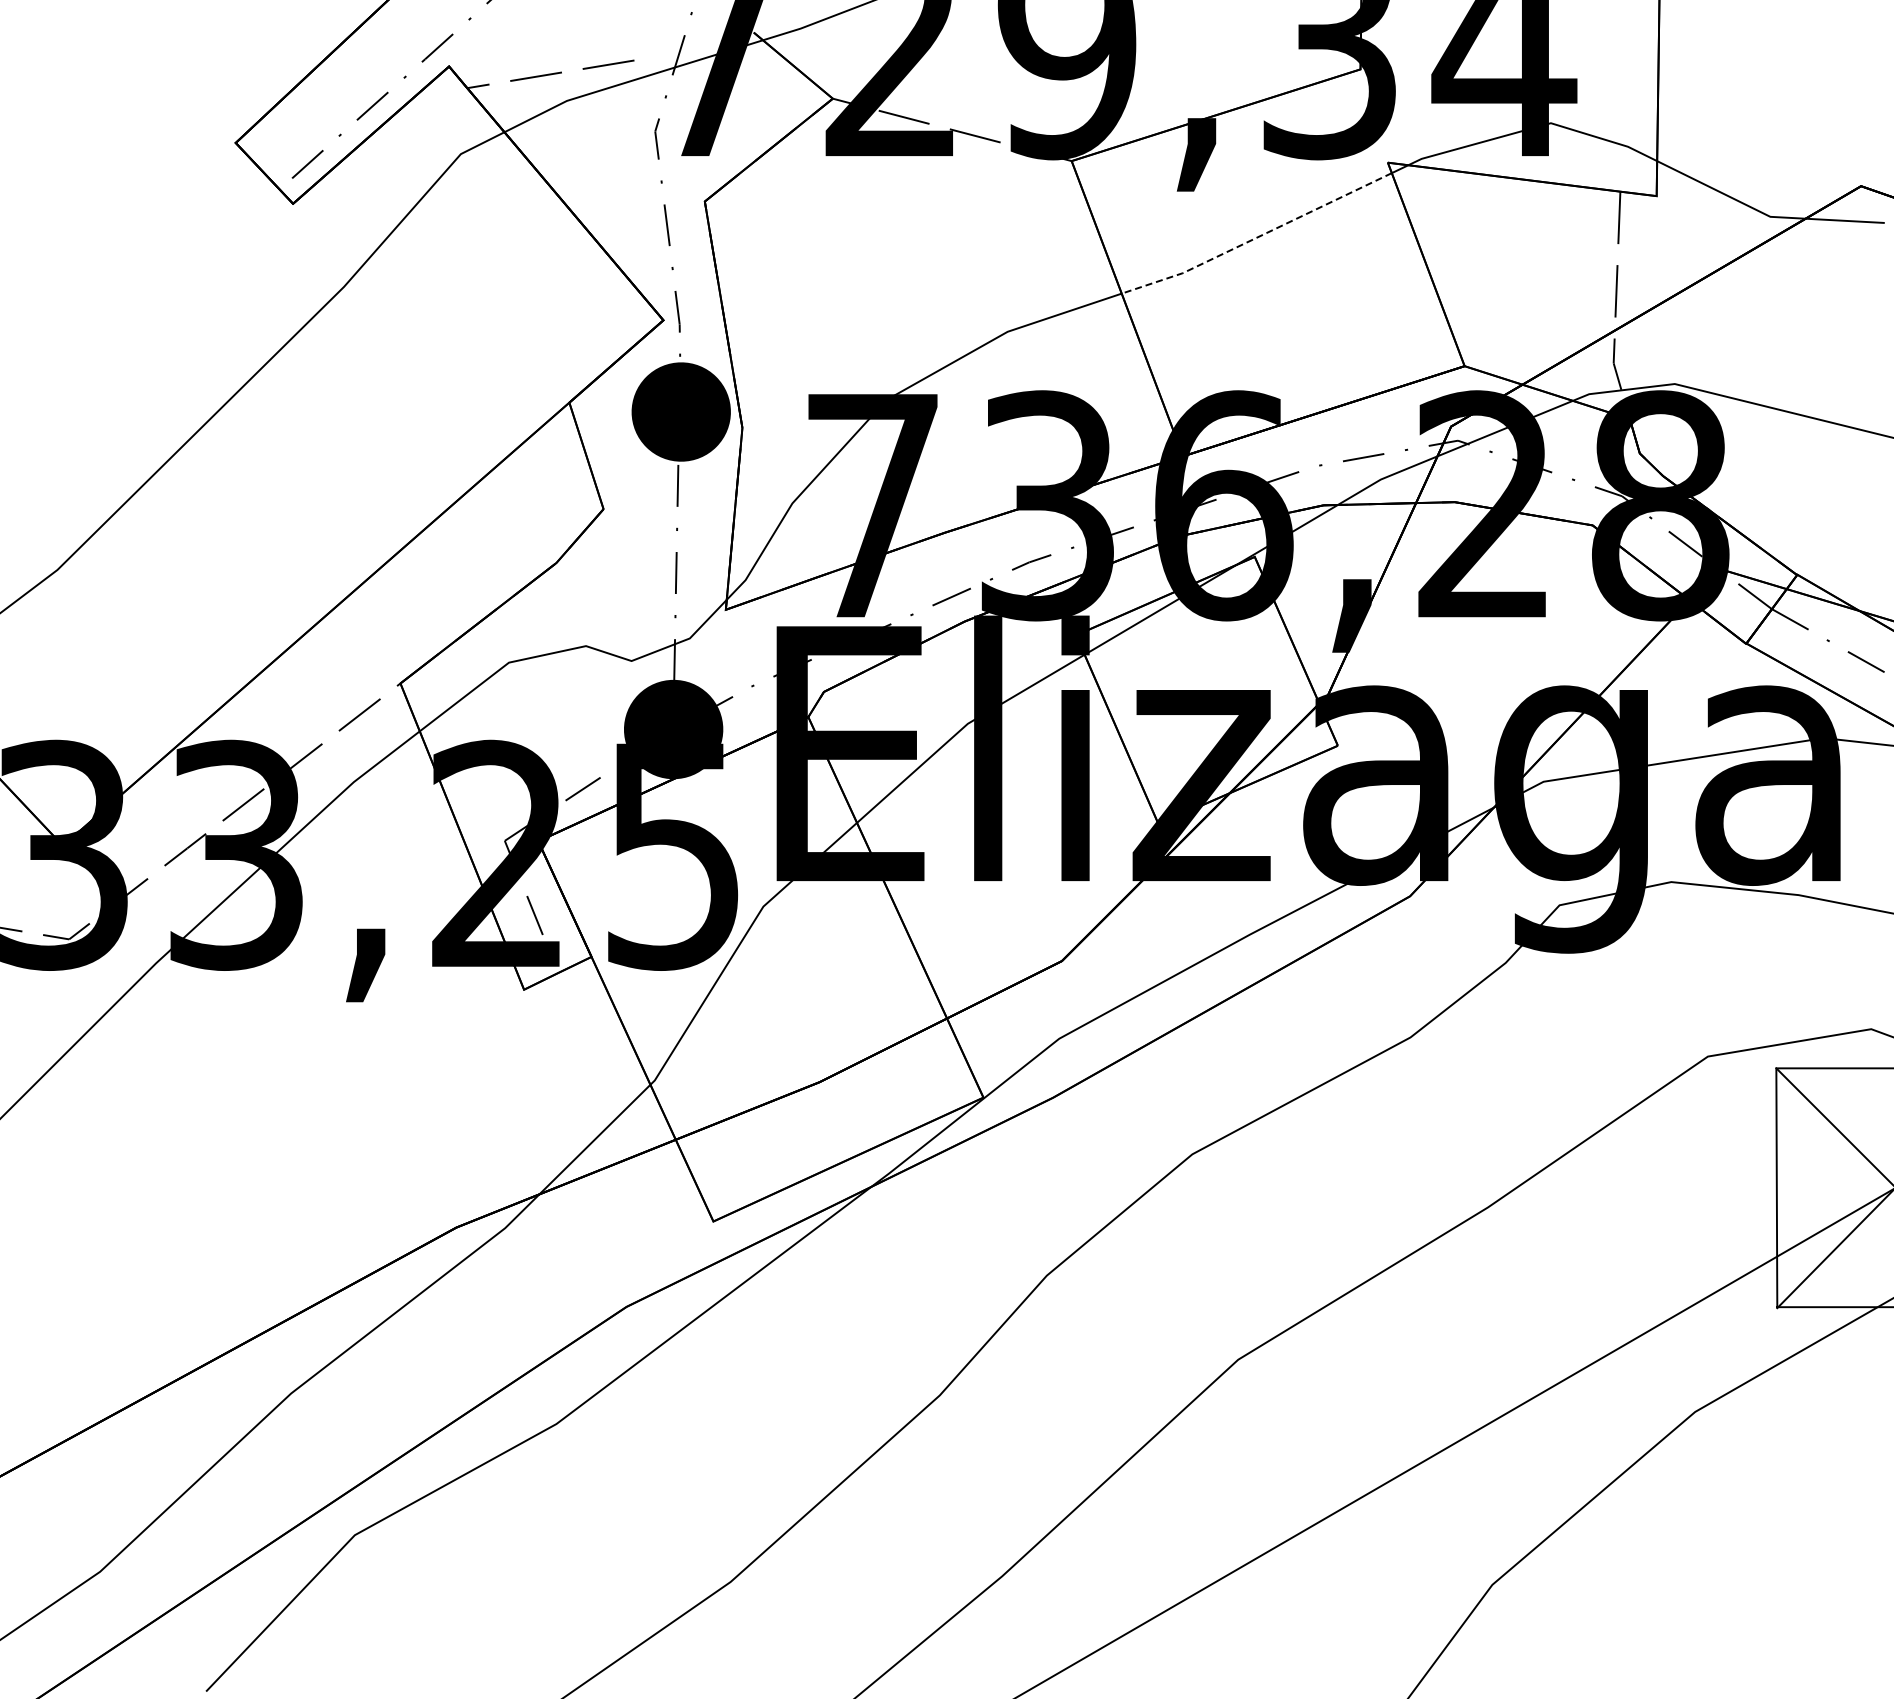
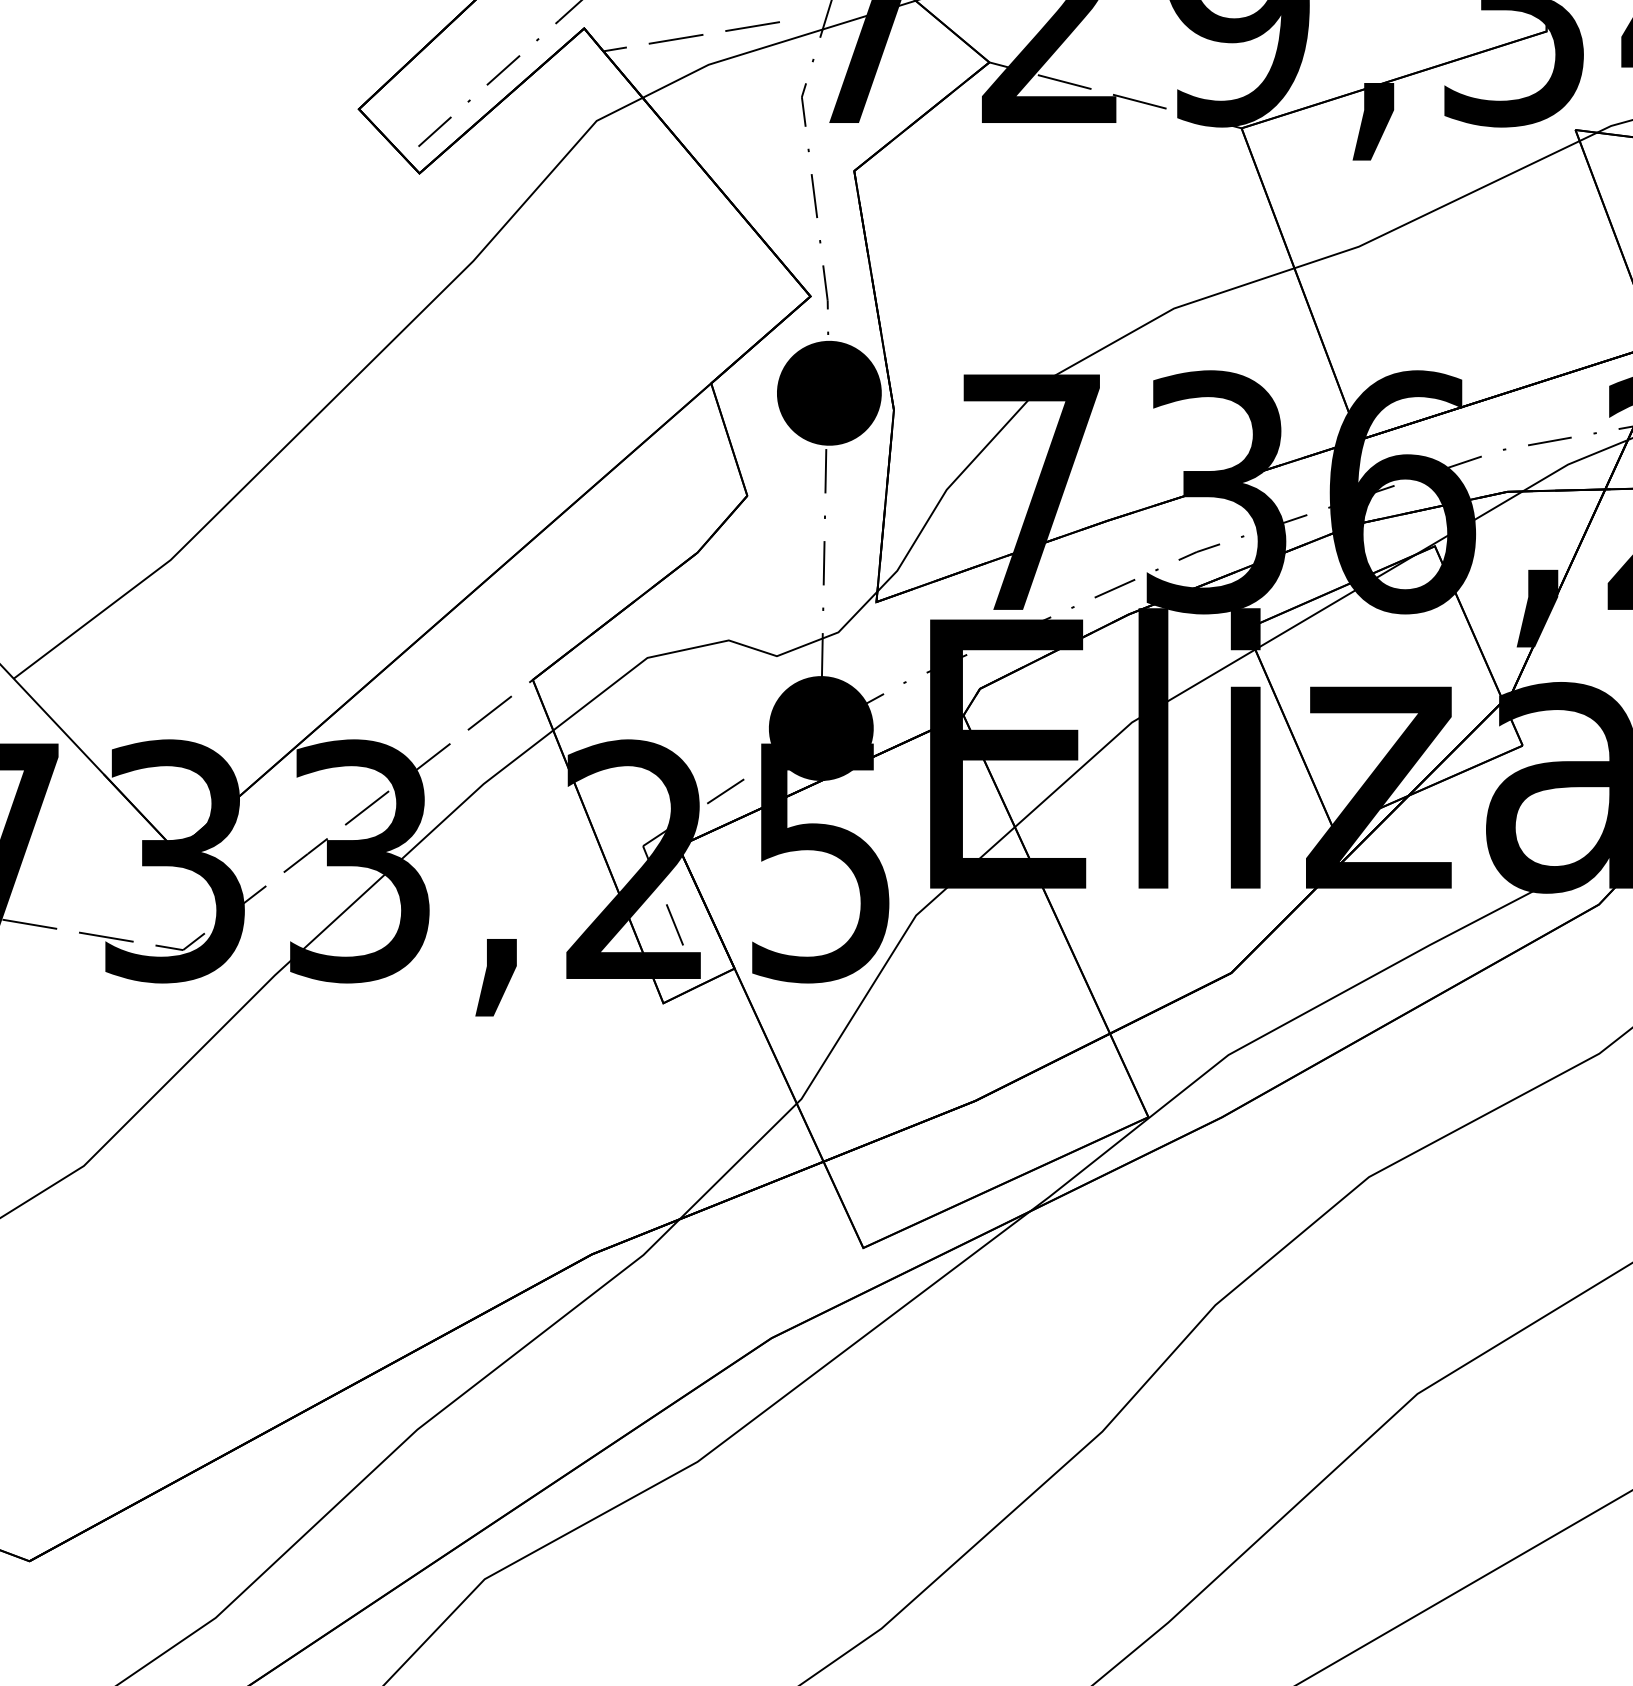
line: (1257, 237) -> (1437, 208), dashed -> solid

